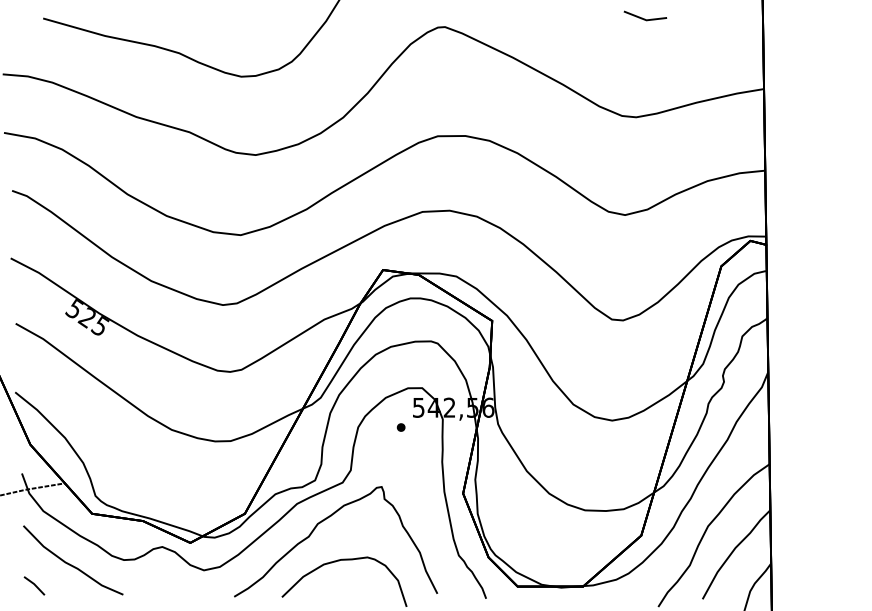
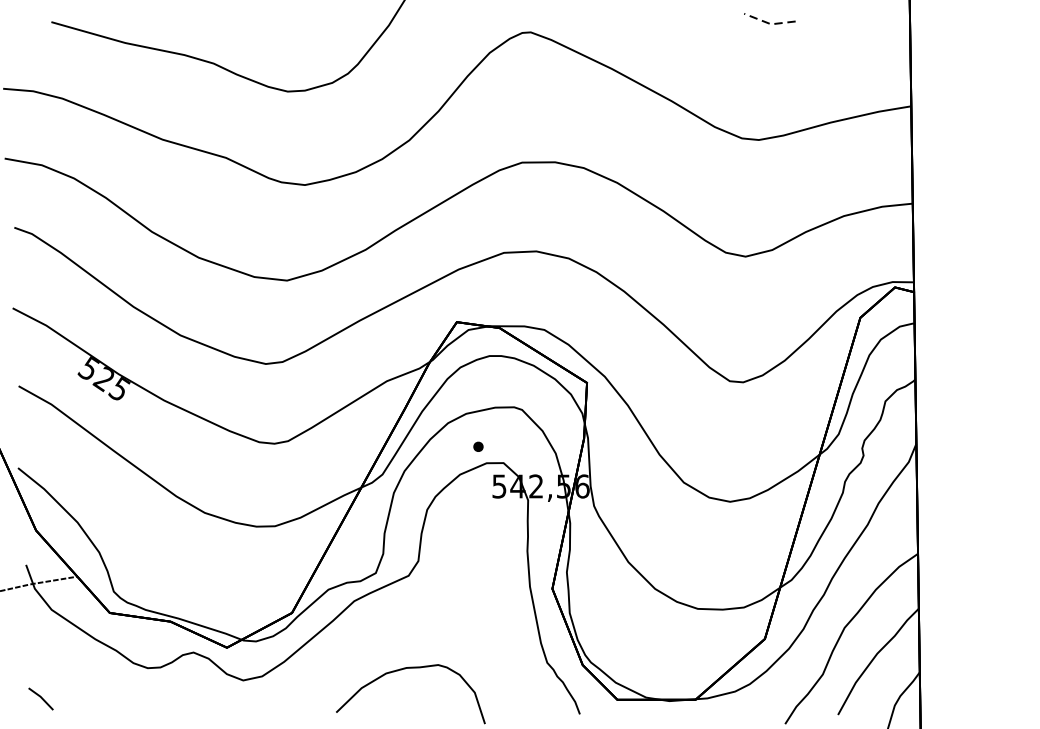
line: (644, 19) -> (768, 23), solid -> dashed
part: (400, 427) -> (477, 446), moved
curve: (322, 522) -> (384, 623), removed
curve: (71, 564) -> (85, 673), removed

